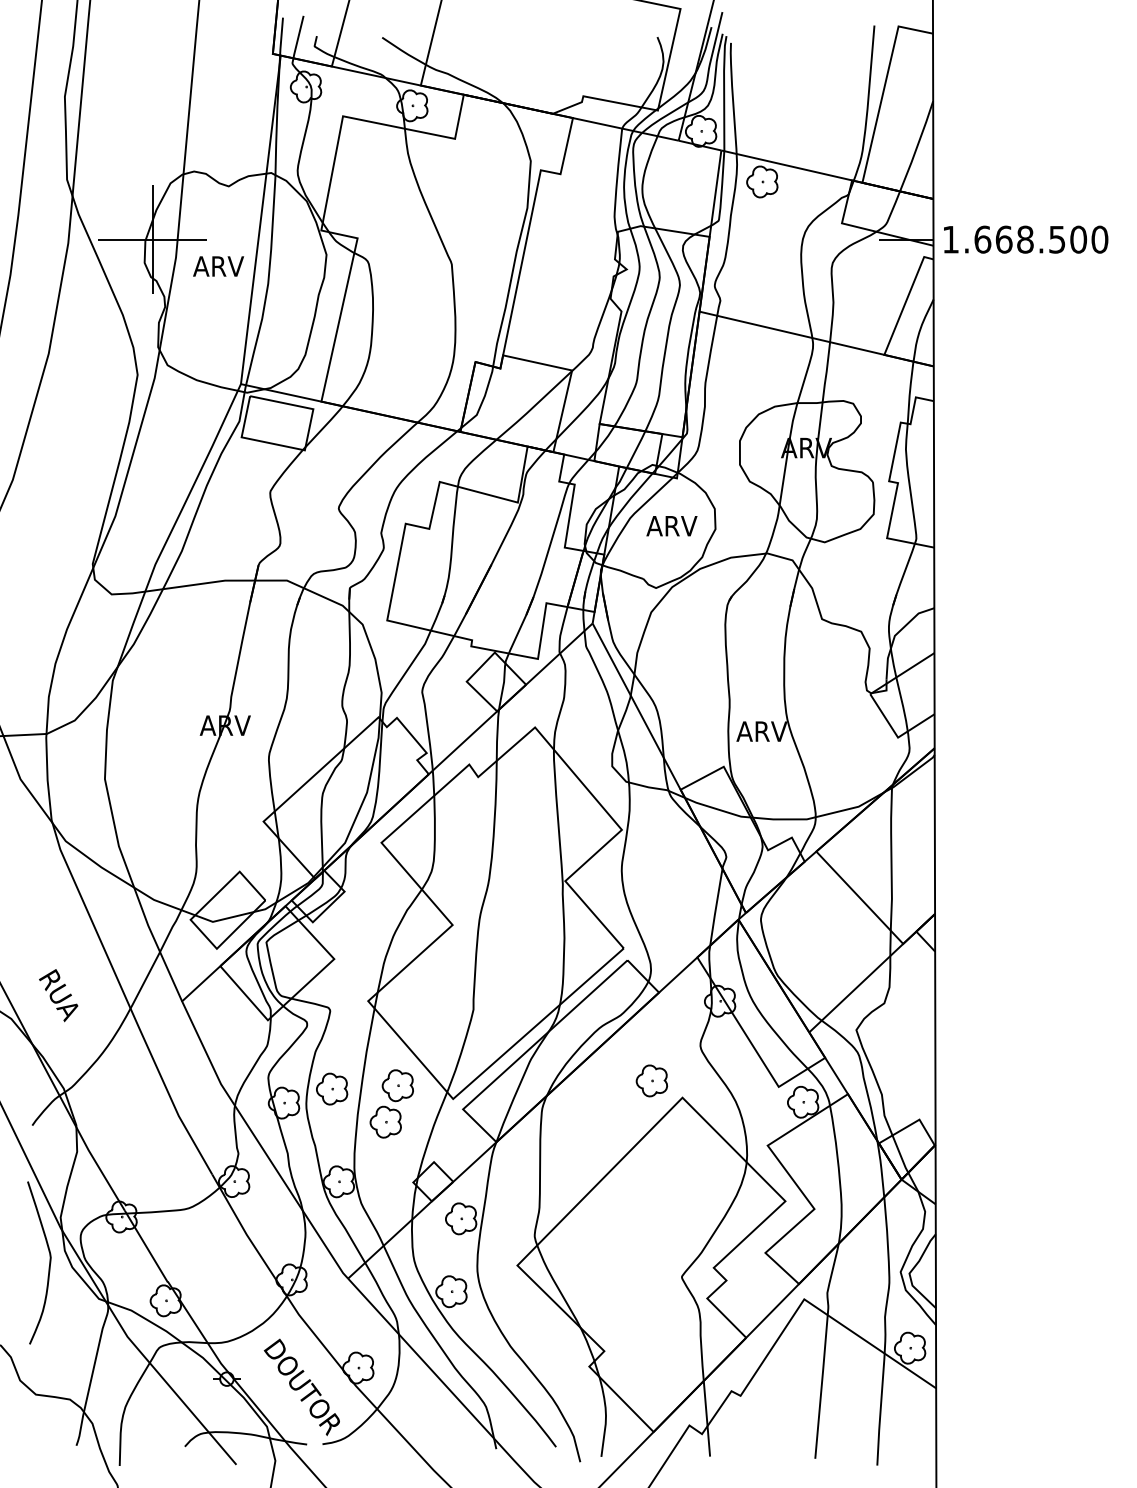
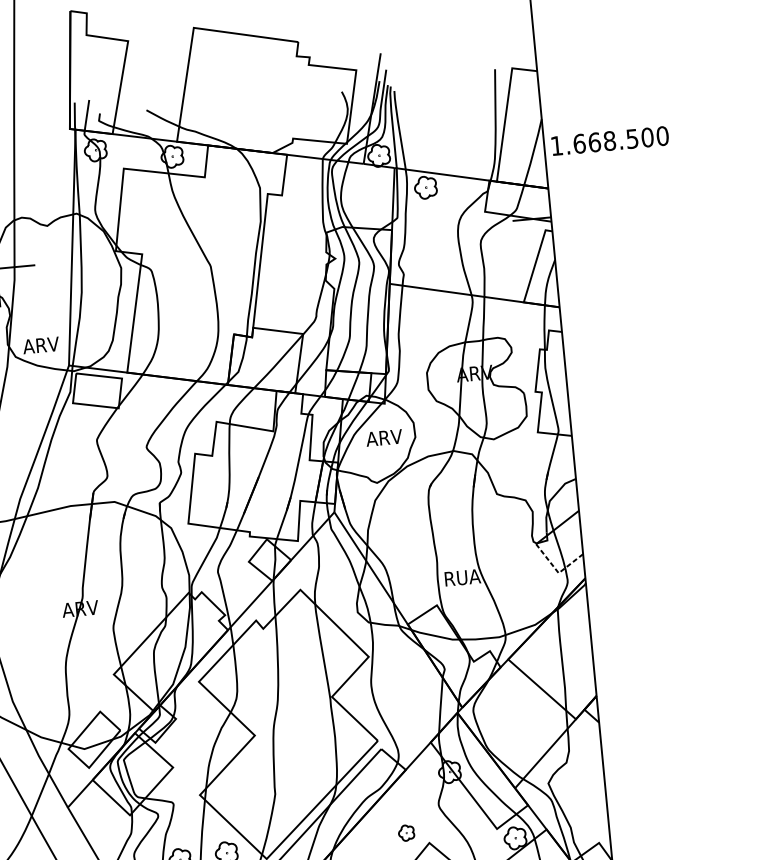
text: (1026, 239) -> (610, 140), moved
text: (218, 266) -> (41, 345), moved
text: (762, 731) -> (462, 577), ARV -> RUA
line: (895, 734) -> (556, 571), solid -> dashed
part: (651, 1080) -> (406, 832), size x0.7

